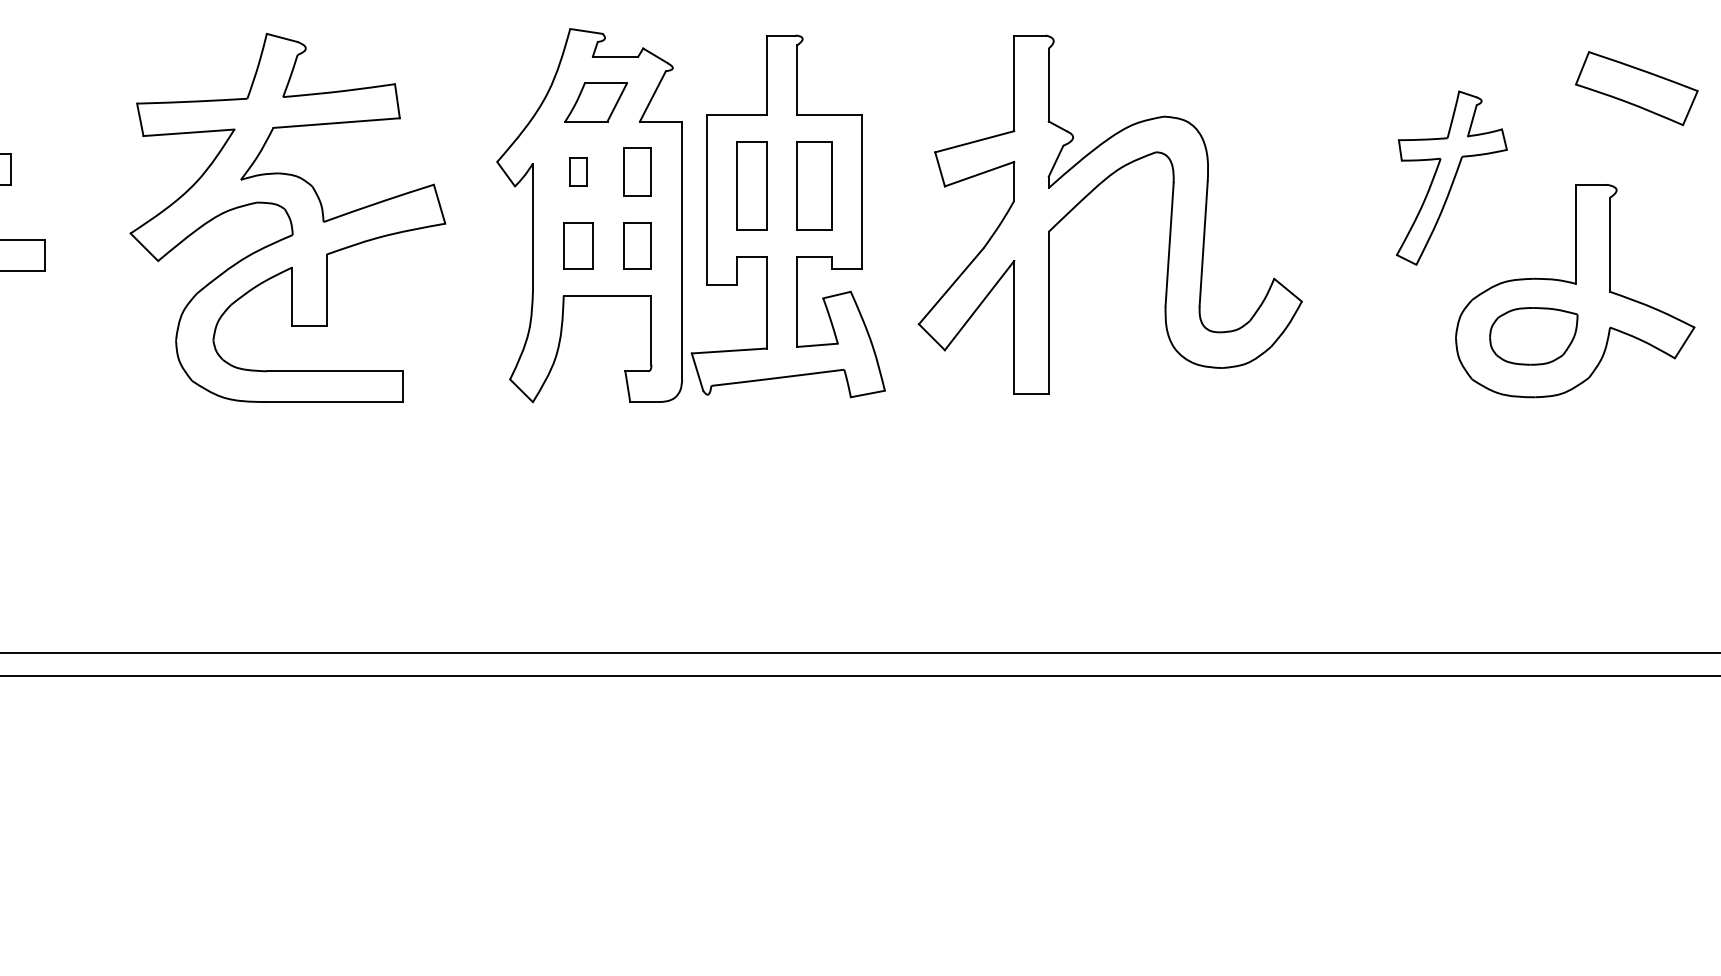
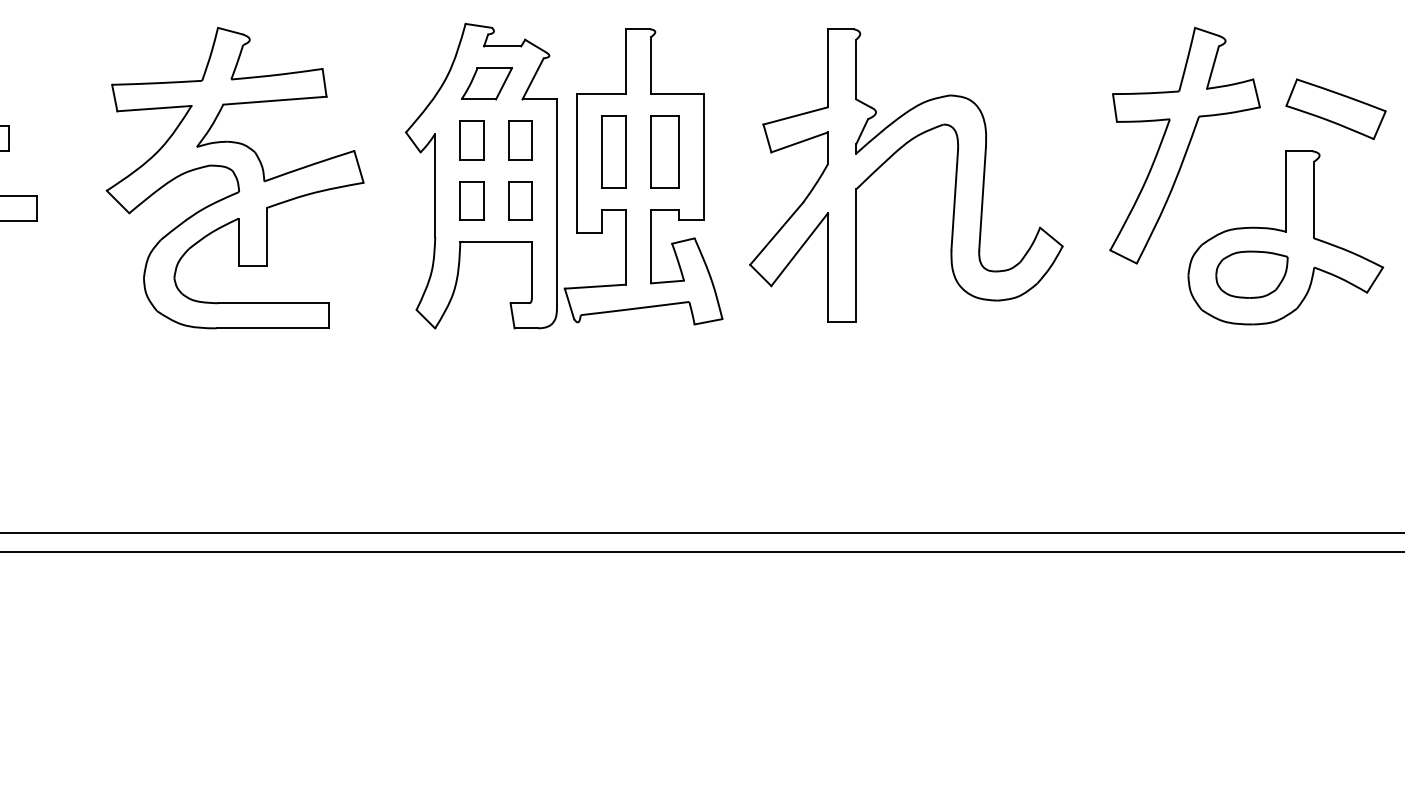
part: (1636, 88) -> (1335, 109), moved
part: (578, 171) -> (472, 140), size x1.67
part: (1451, 177) -> (1184, 145), size x1.67

